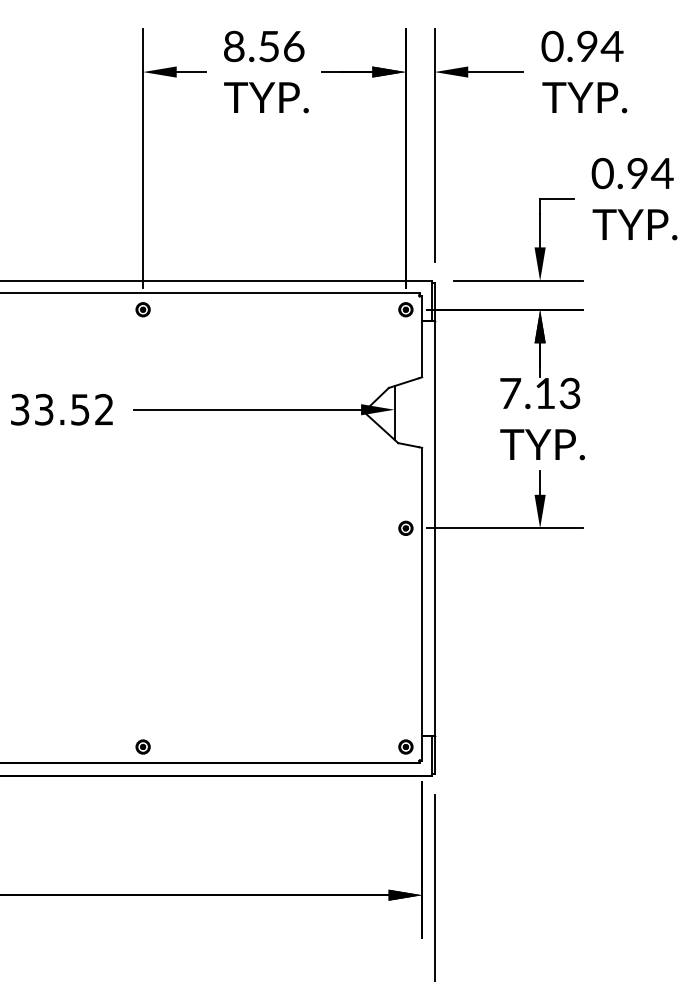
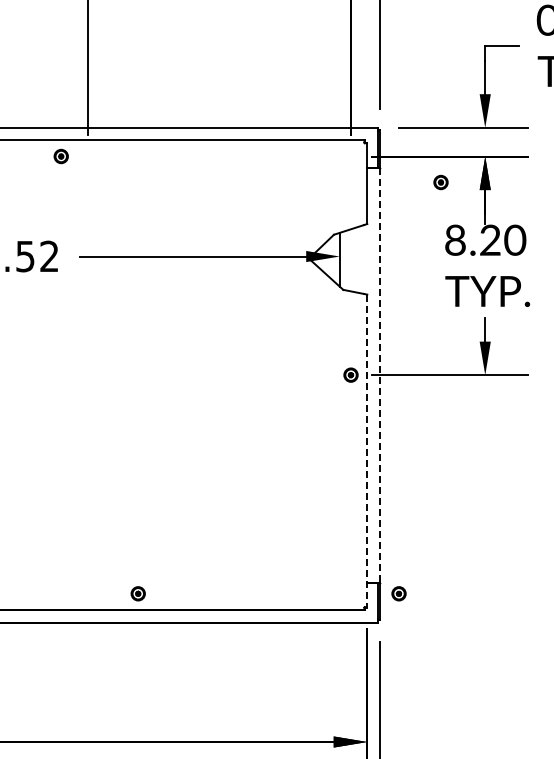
part: (142, 309) -> (60, 156), moved
part: (405, 309) -> (440, 182), moved
text: (540, 393) -> (485, 240), 7.13 -> 8.20
line: (434, 528) -> (379, 375), solid -> dashed
line: (422, 604) -> (367, 451), solid -> dashed
part: (142, 746) -> (137, 593), moved
part: (405, 746) -> (398, 593), moved

